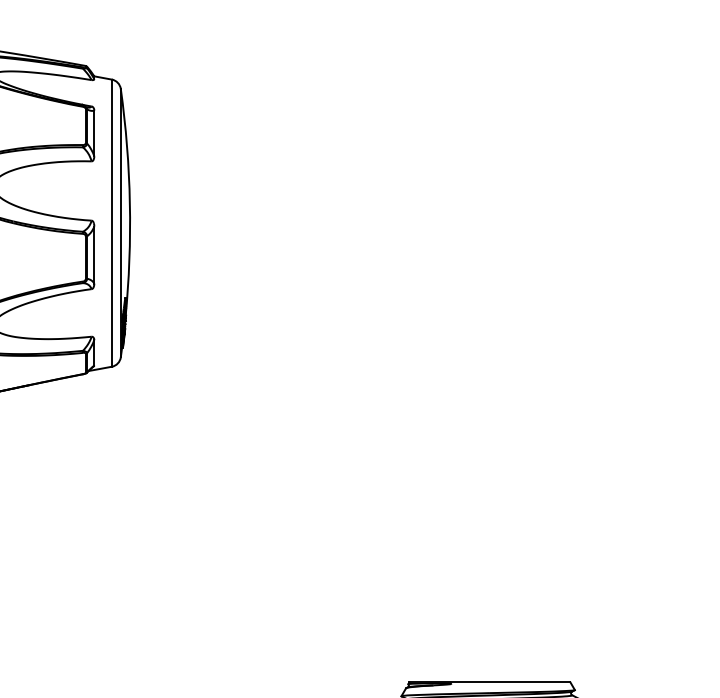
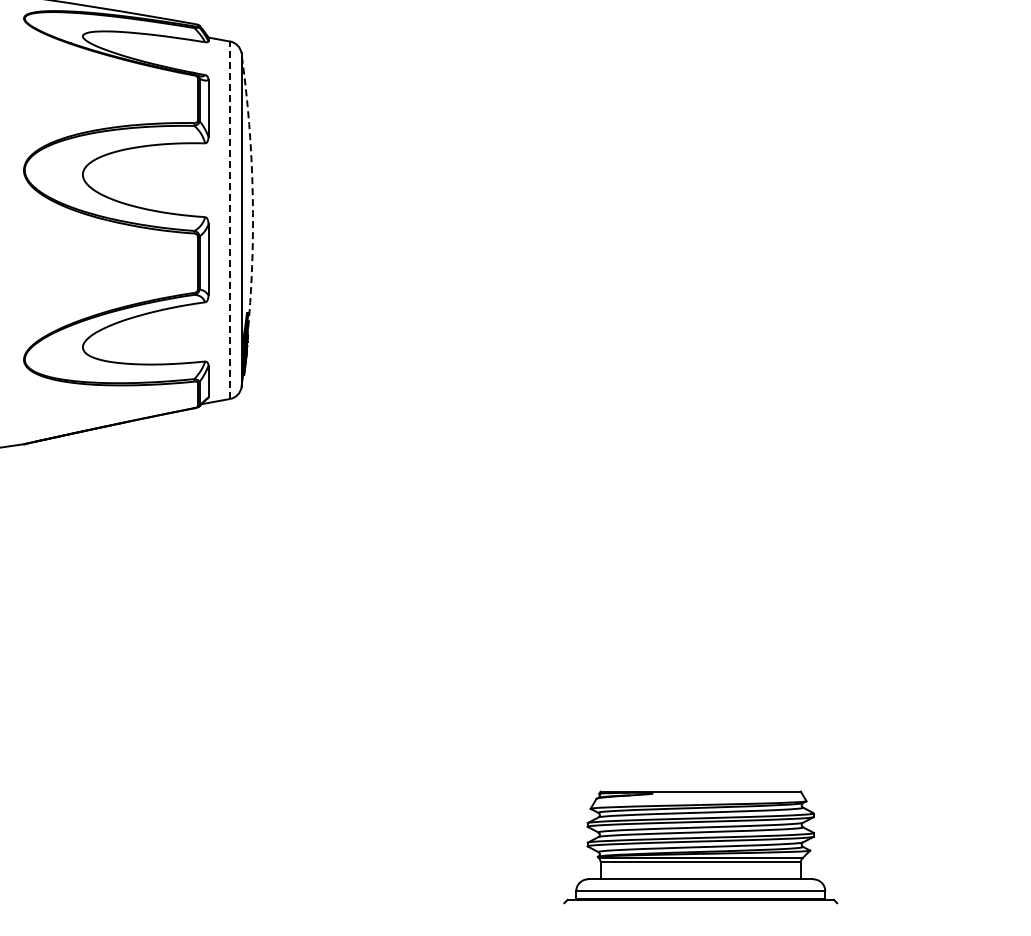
arc: (129, 203) -> (252, 195), solid -> dashed
line: (111, 223) -> (230, 220), solid -> dashed

